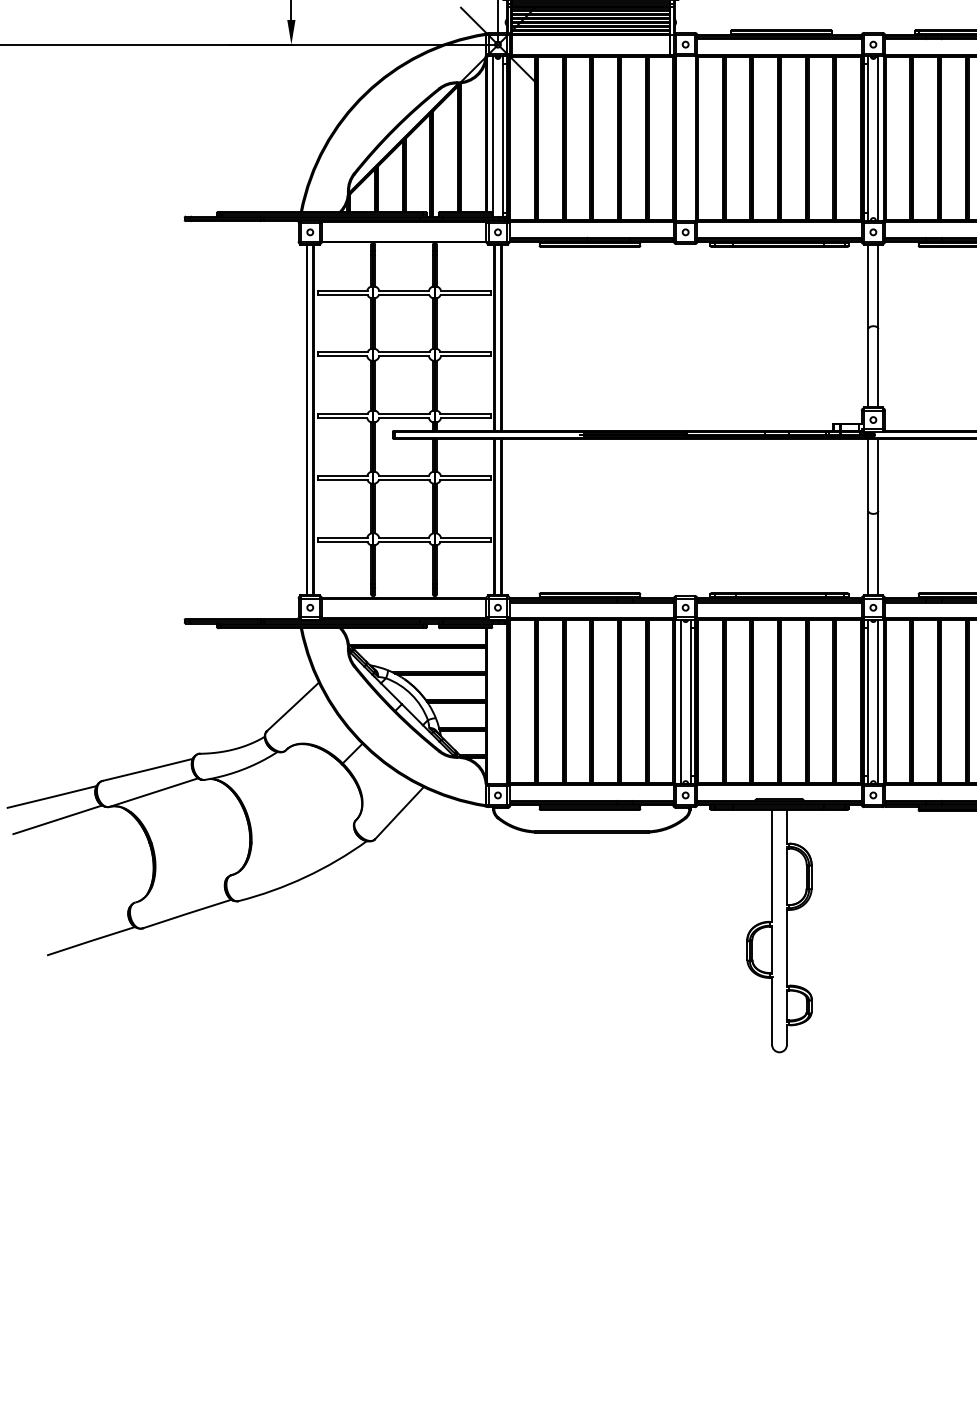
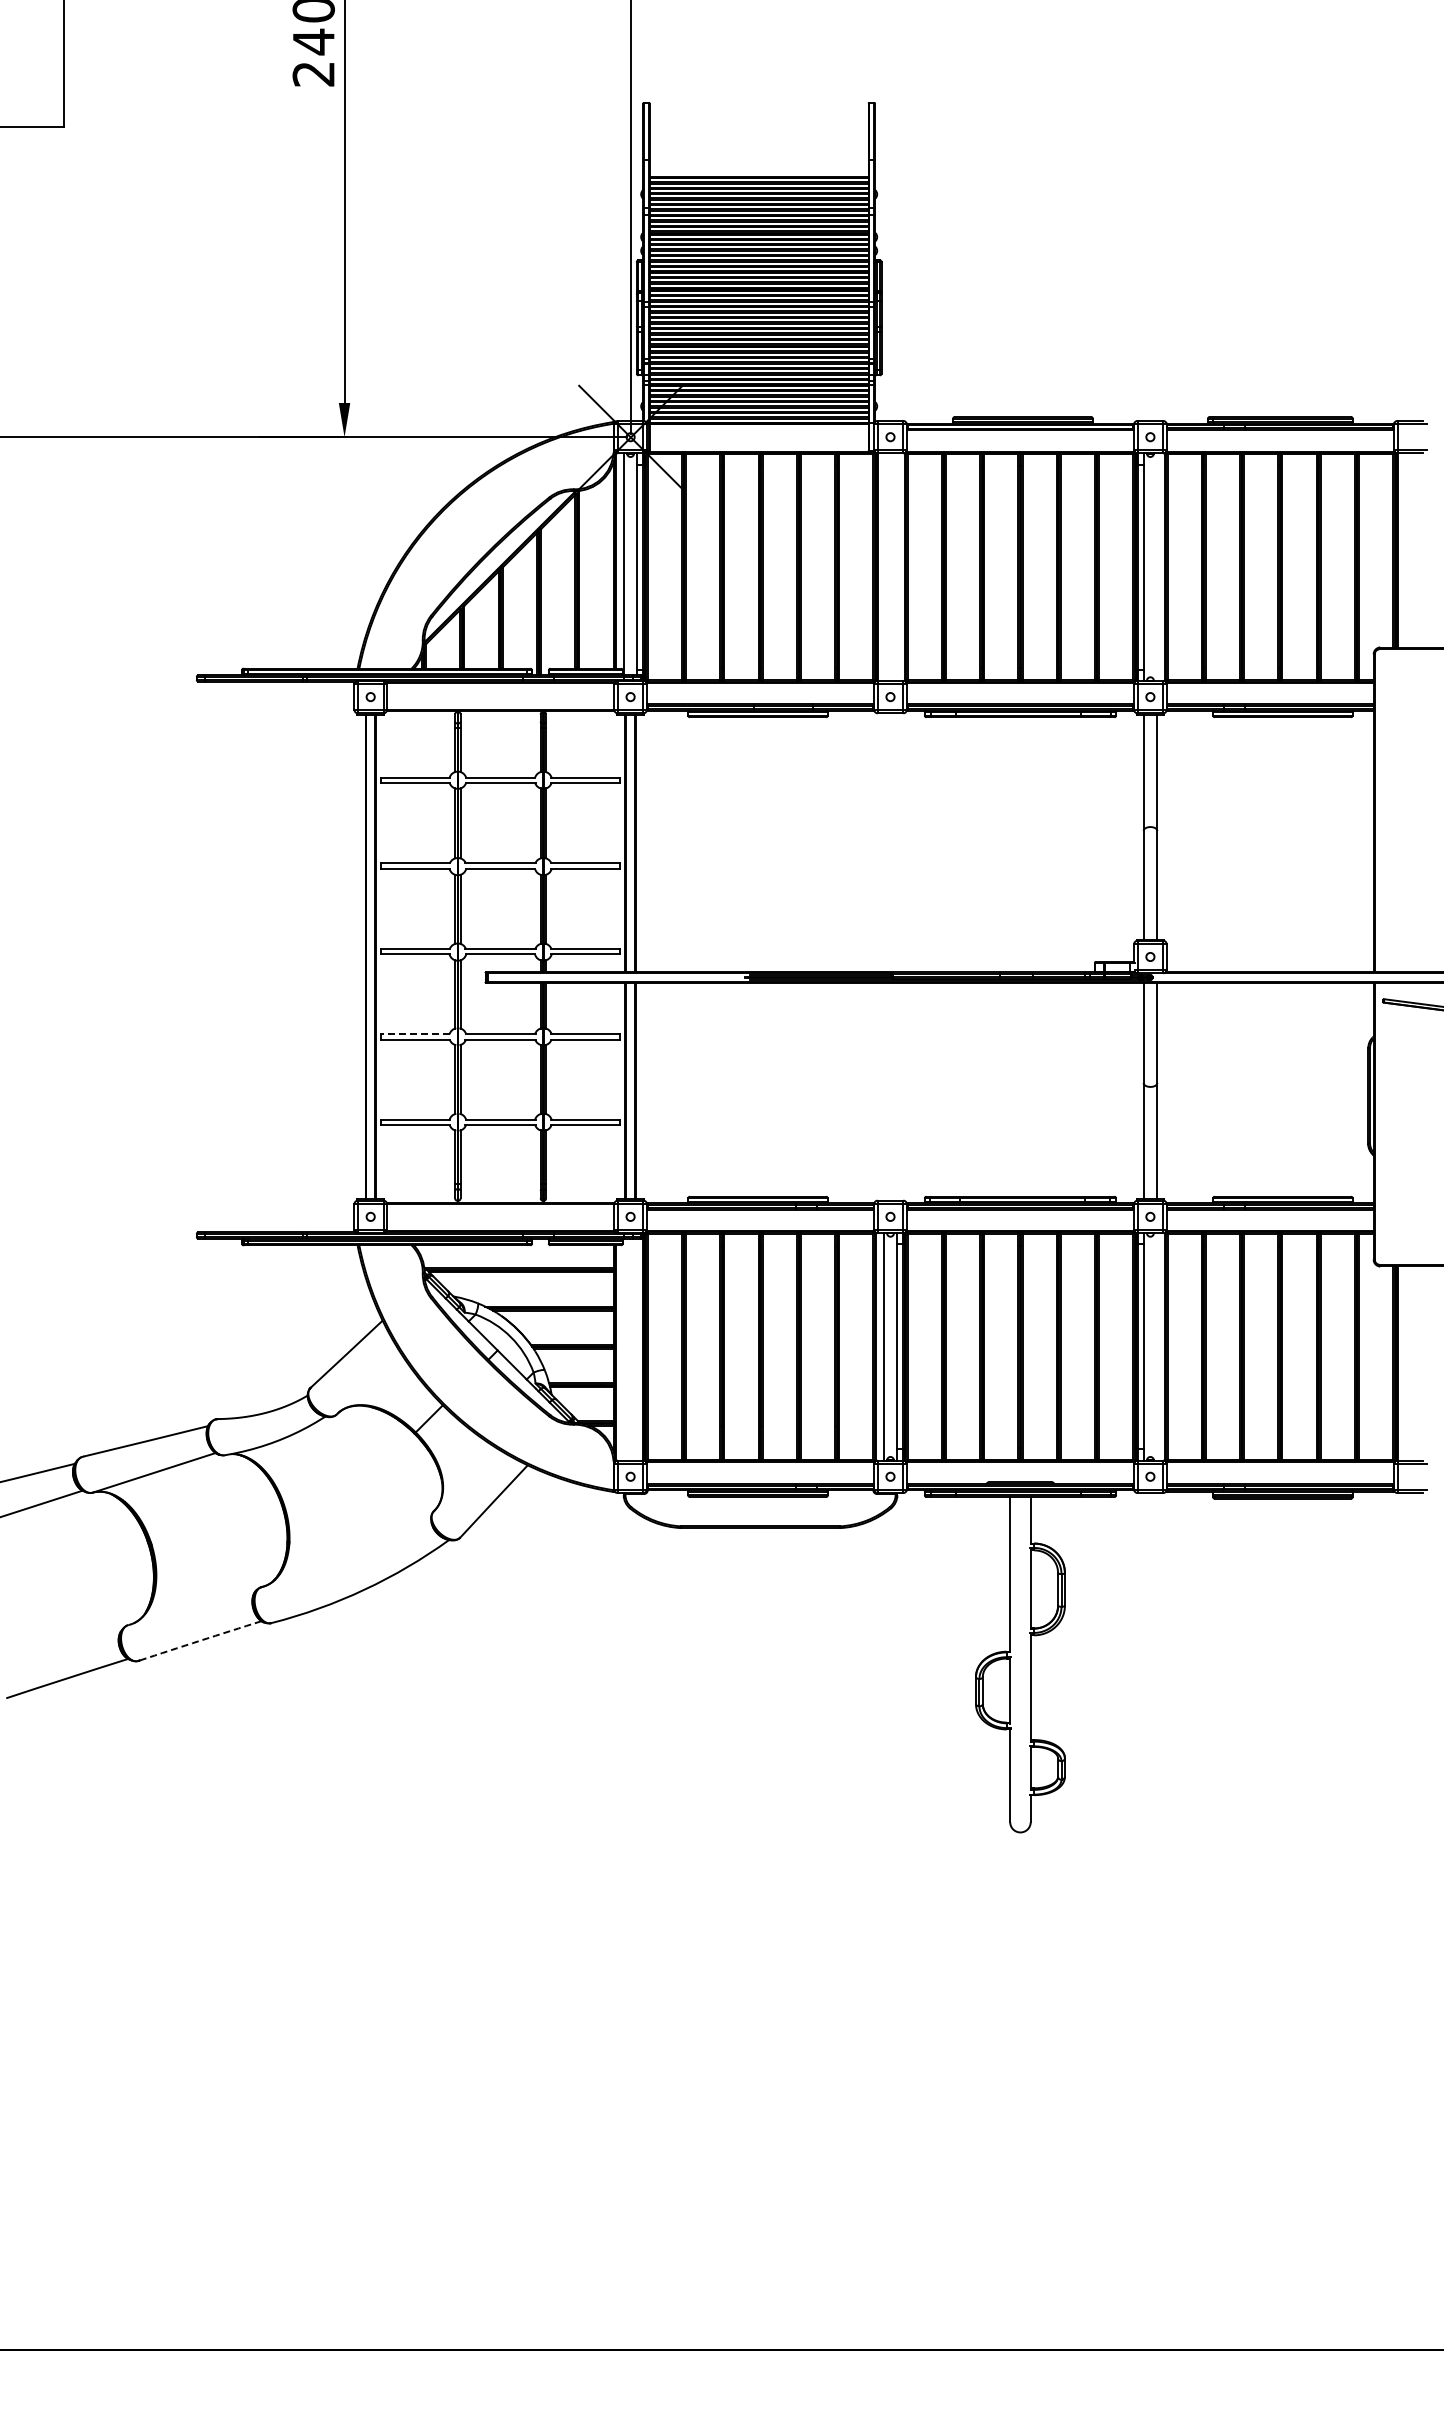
line: (878, 138) -> (1157, 566), removed
line: (342, 476) -> (415, 1034), solid -> dashed
line: (878, 701) -> (1157, 1346), removed
arc: (187, 913) -> (200, 1640), solid -> dashed

